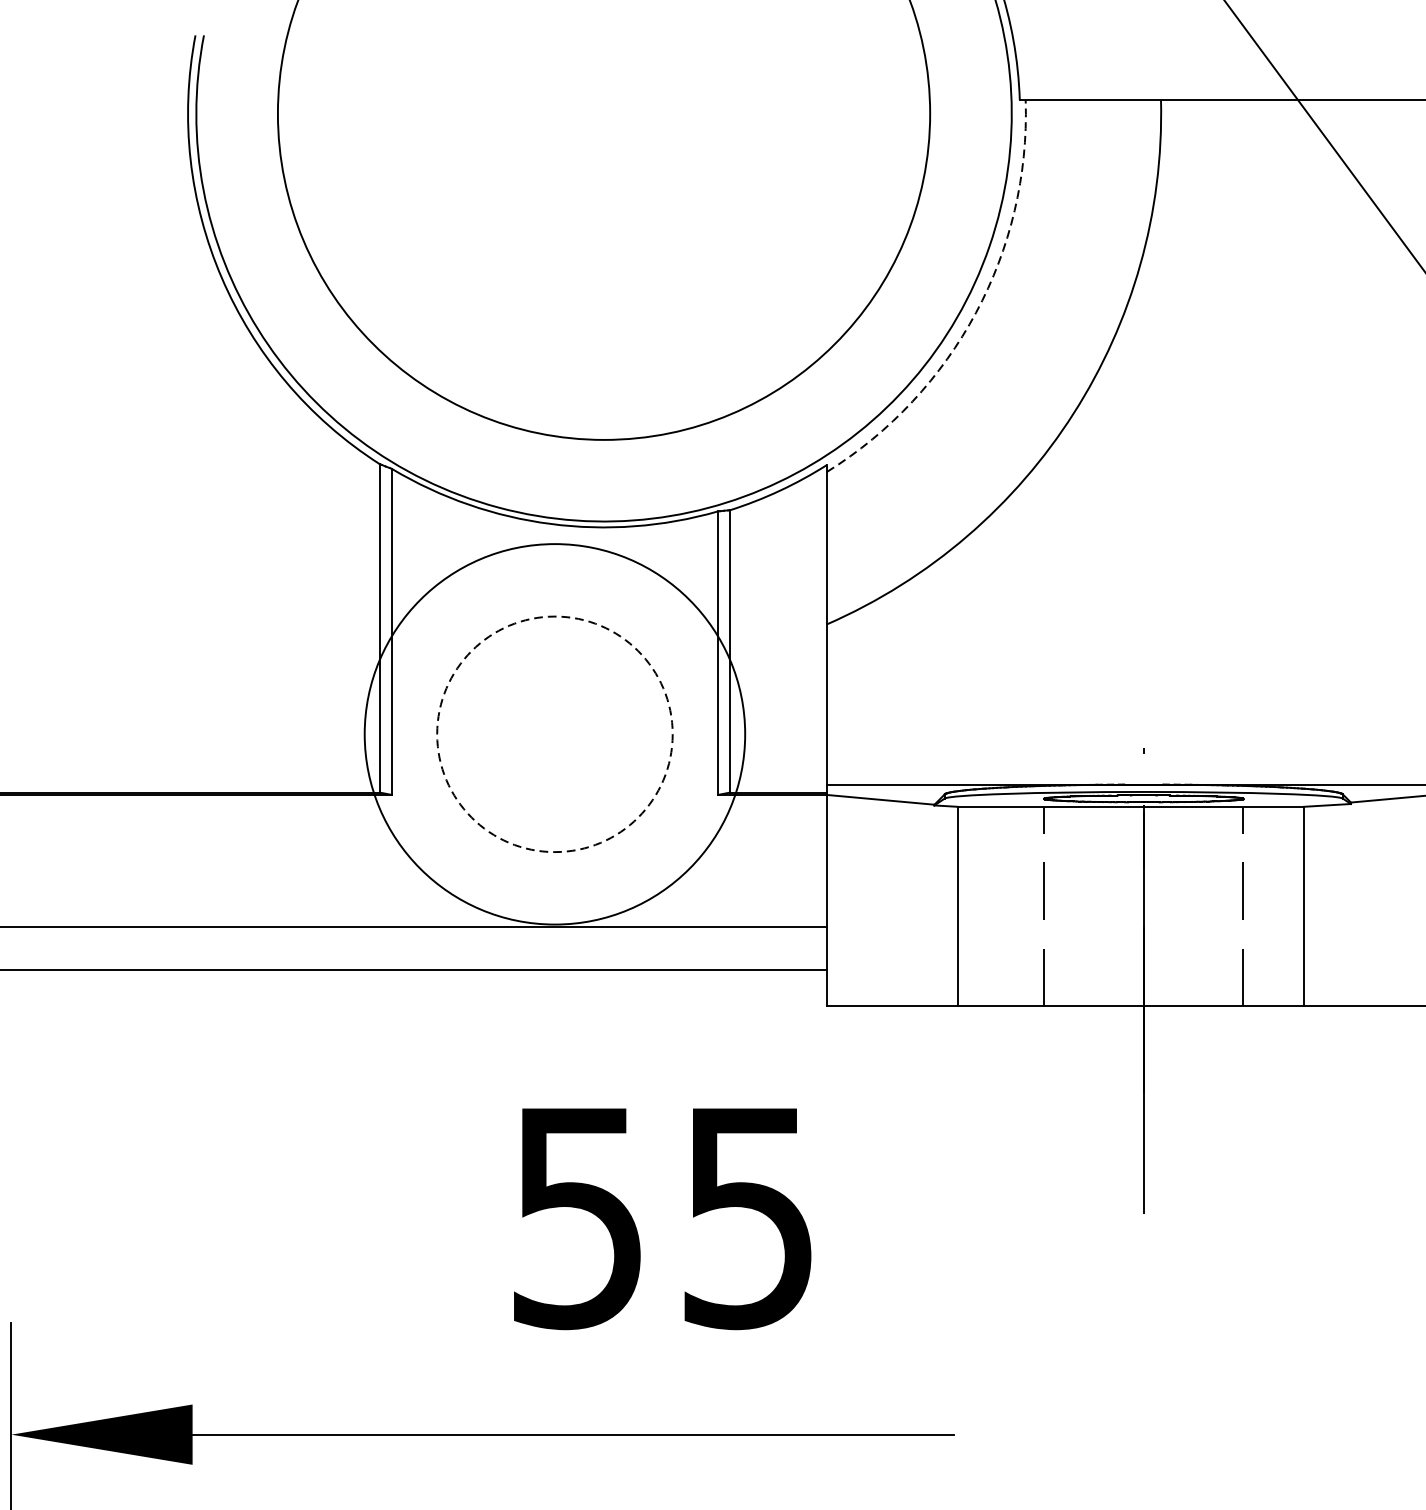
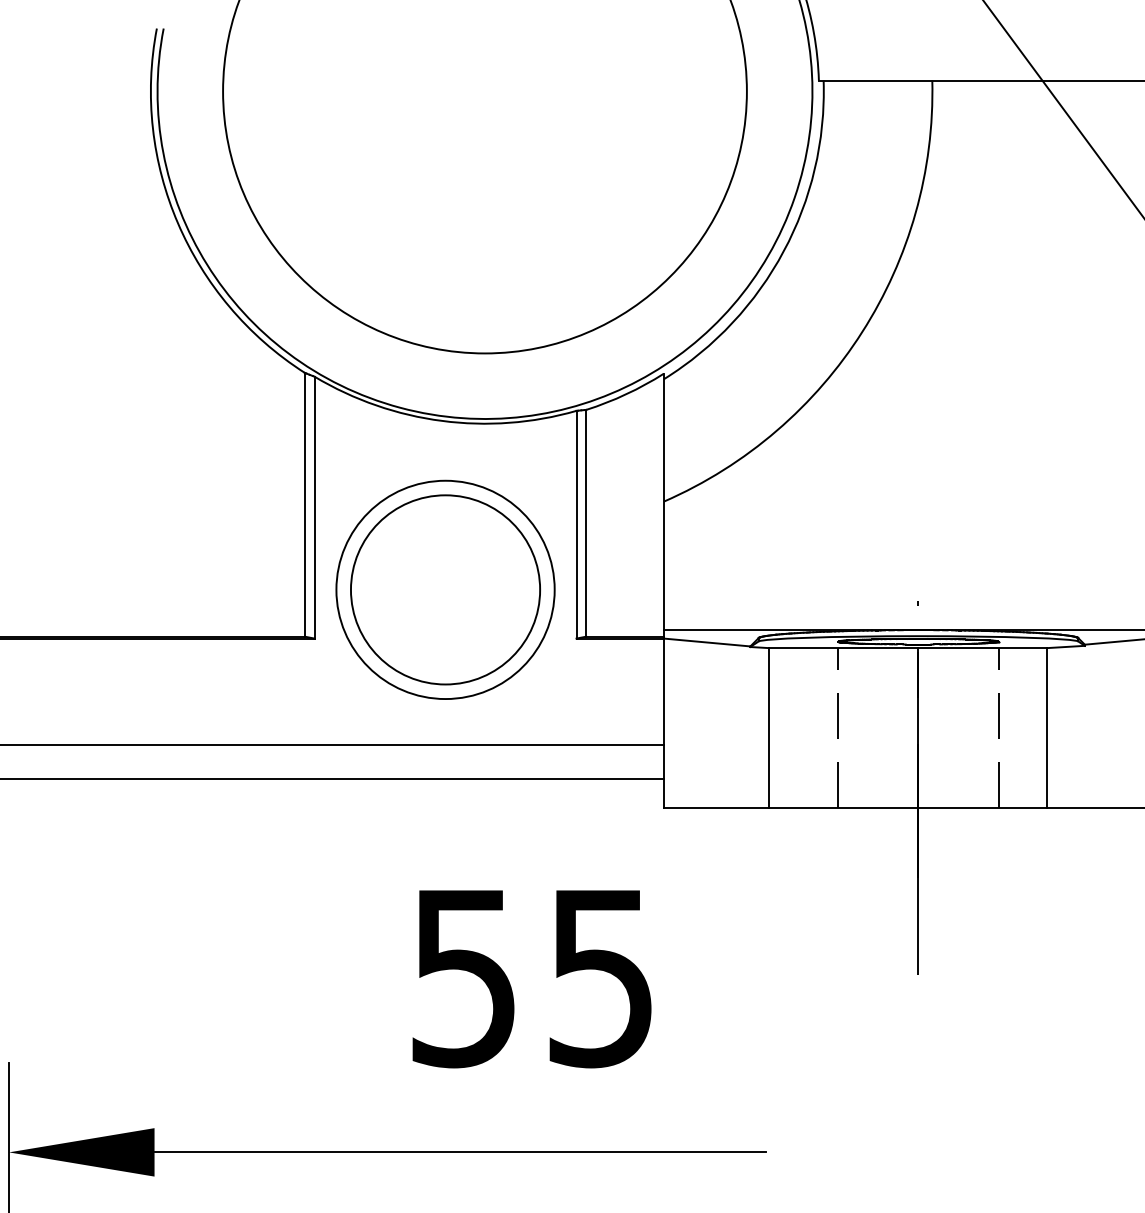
arc: (975, 312) -> (783, 251), dashed -> solid
circle: (554, 733) -> (445, 589), dashed -> solid
circle: (554, 733) -> (445, 589), size x0.71

